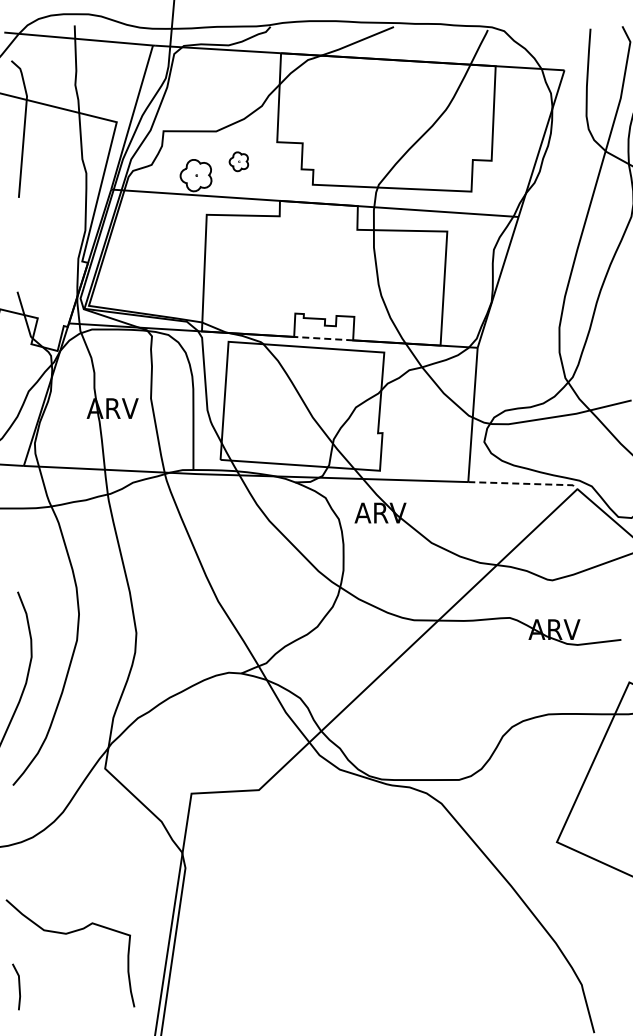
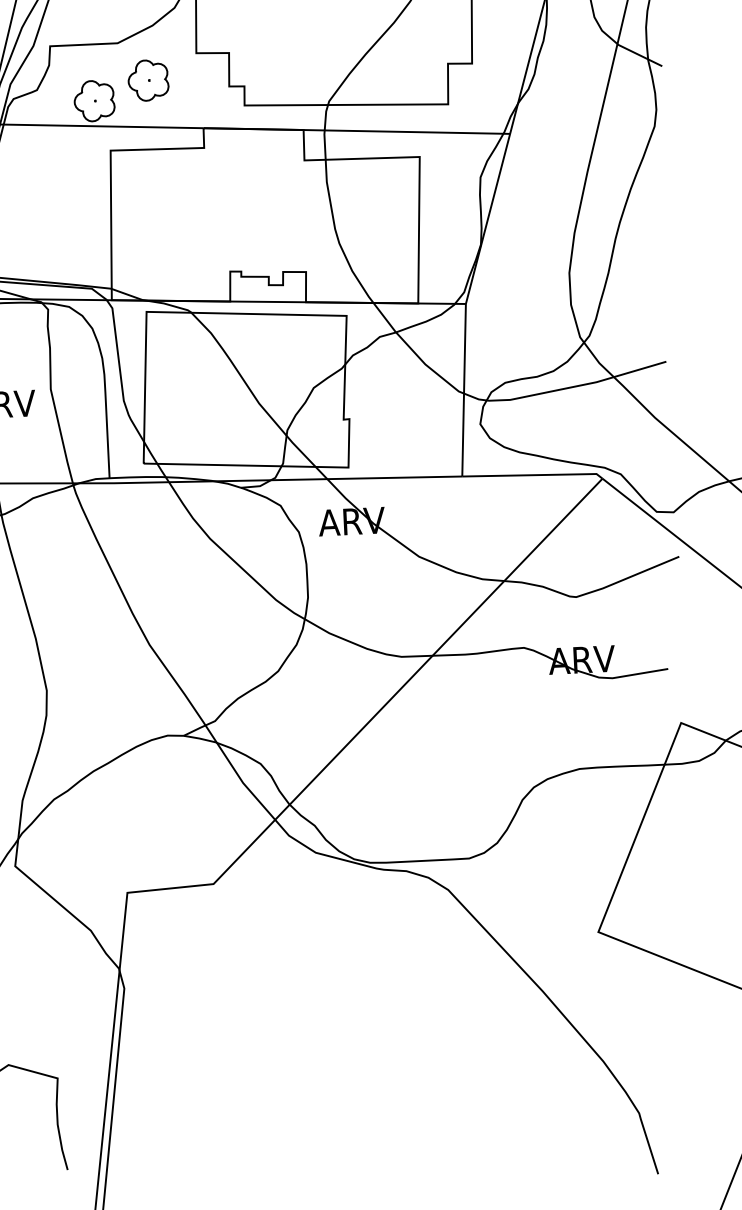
part: (238, 161) -> (147, 80), size x1.67
line: (323, 338) -> (267, 301), dashed -> solid
line: (524, 483) -> (534, 474), dashed -> solid

